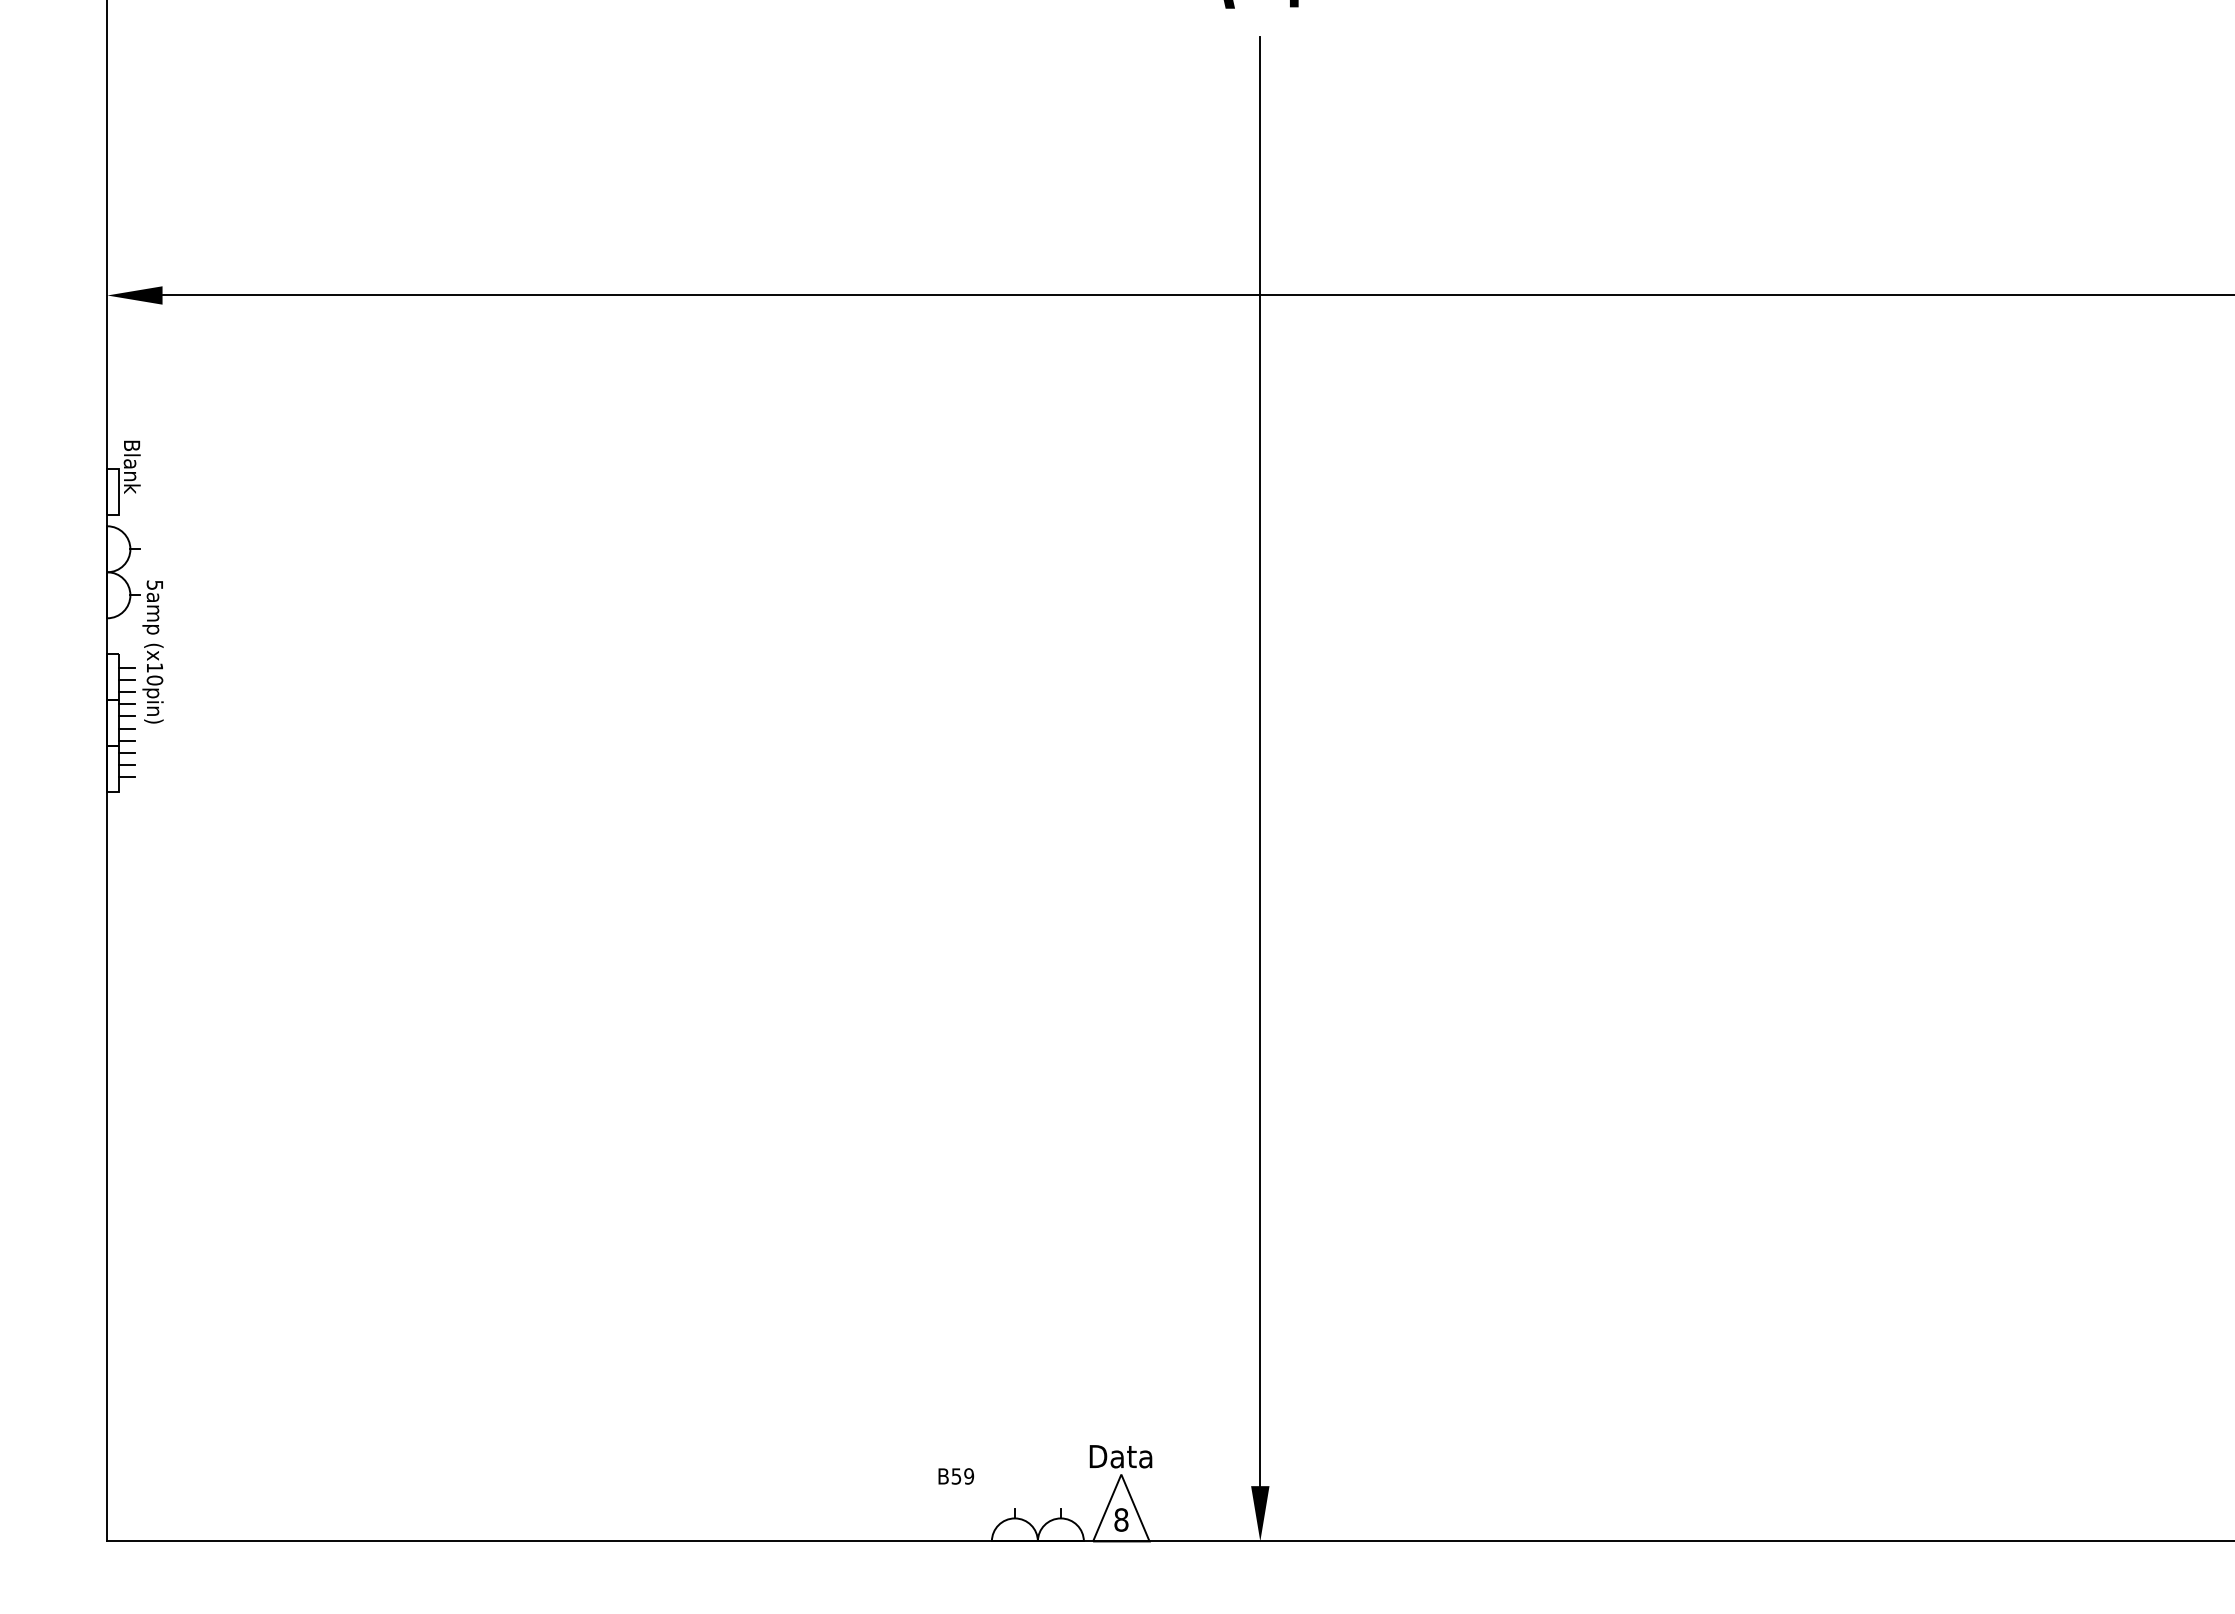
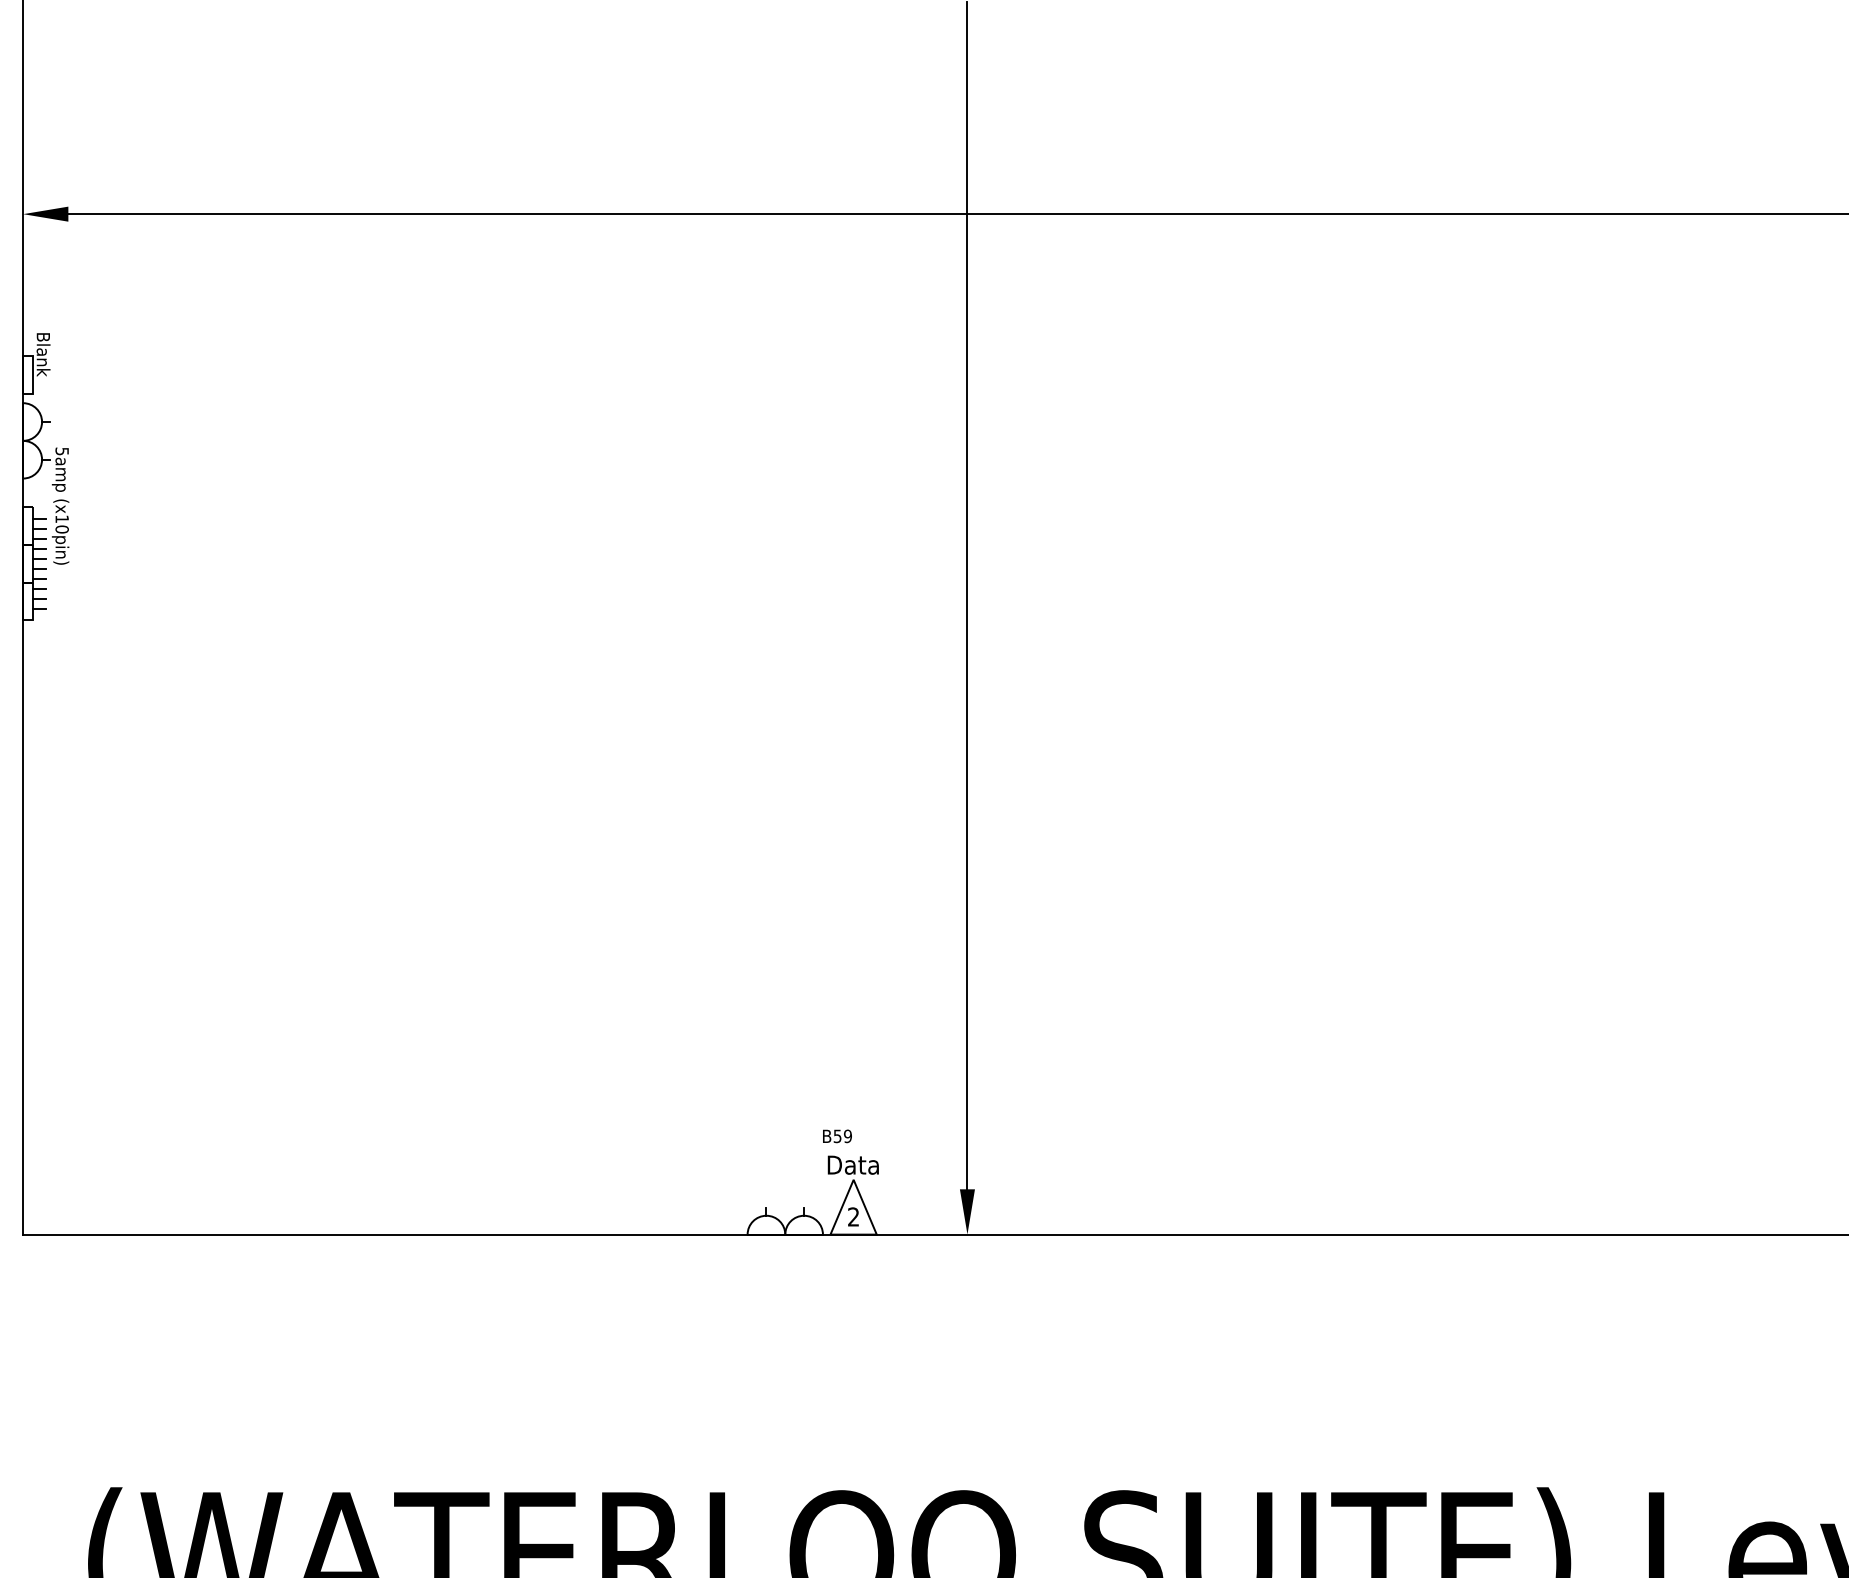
text: (956, 1476) -> (837, 1136), moved
text: (1121, 1519) -> (853, 1216), 8 -> 2

